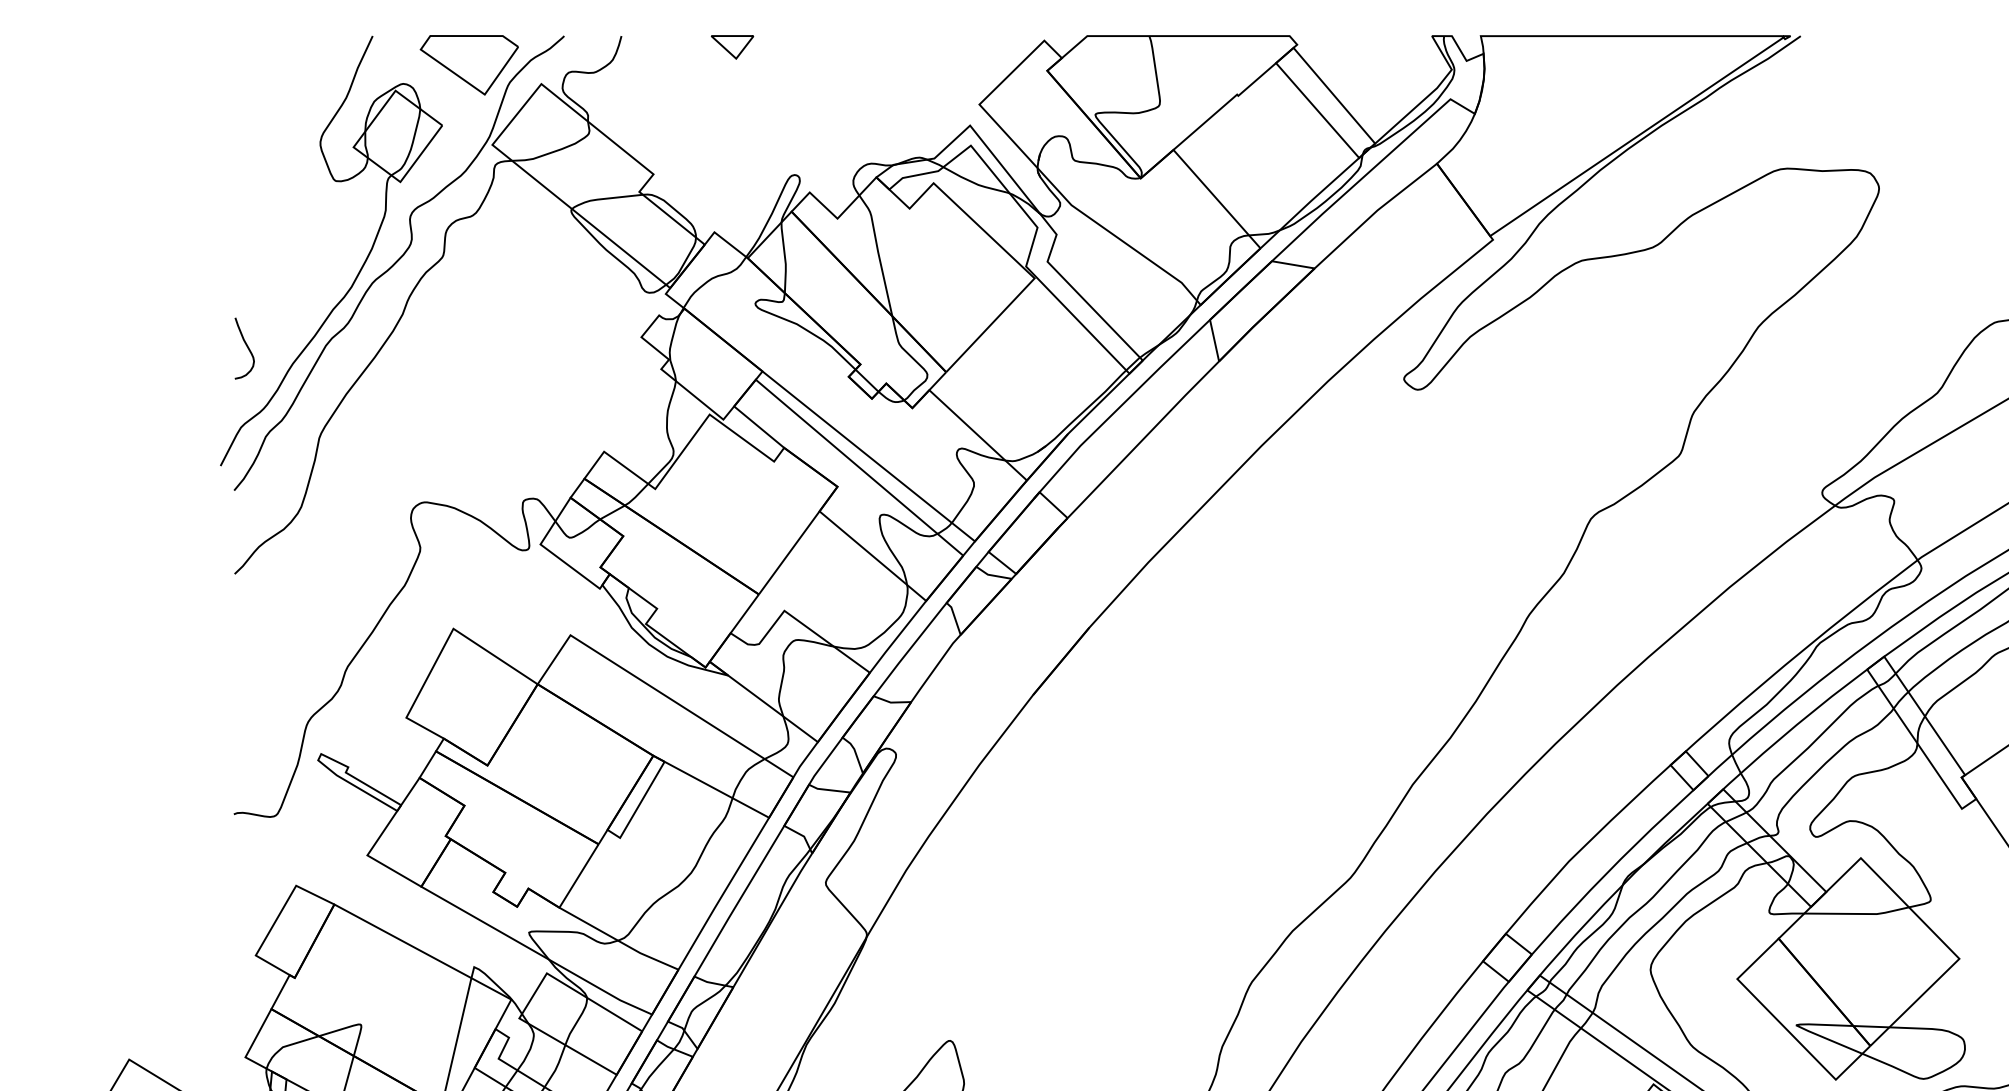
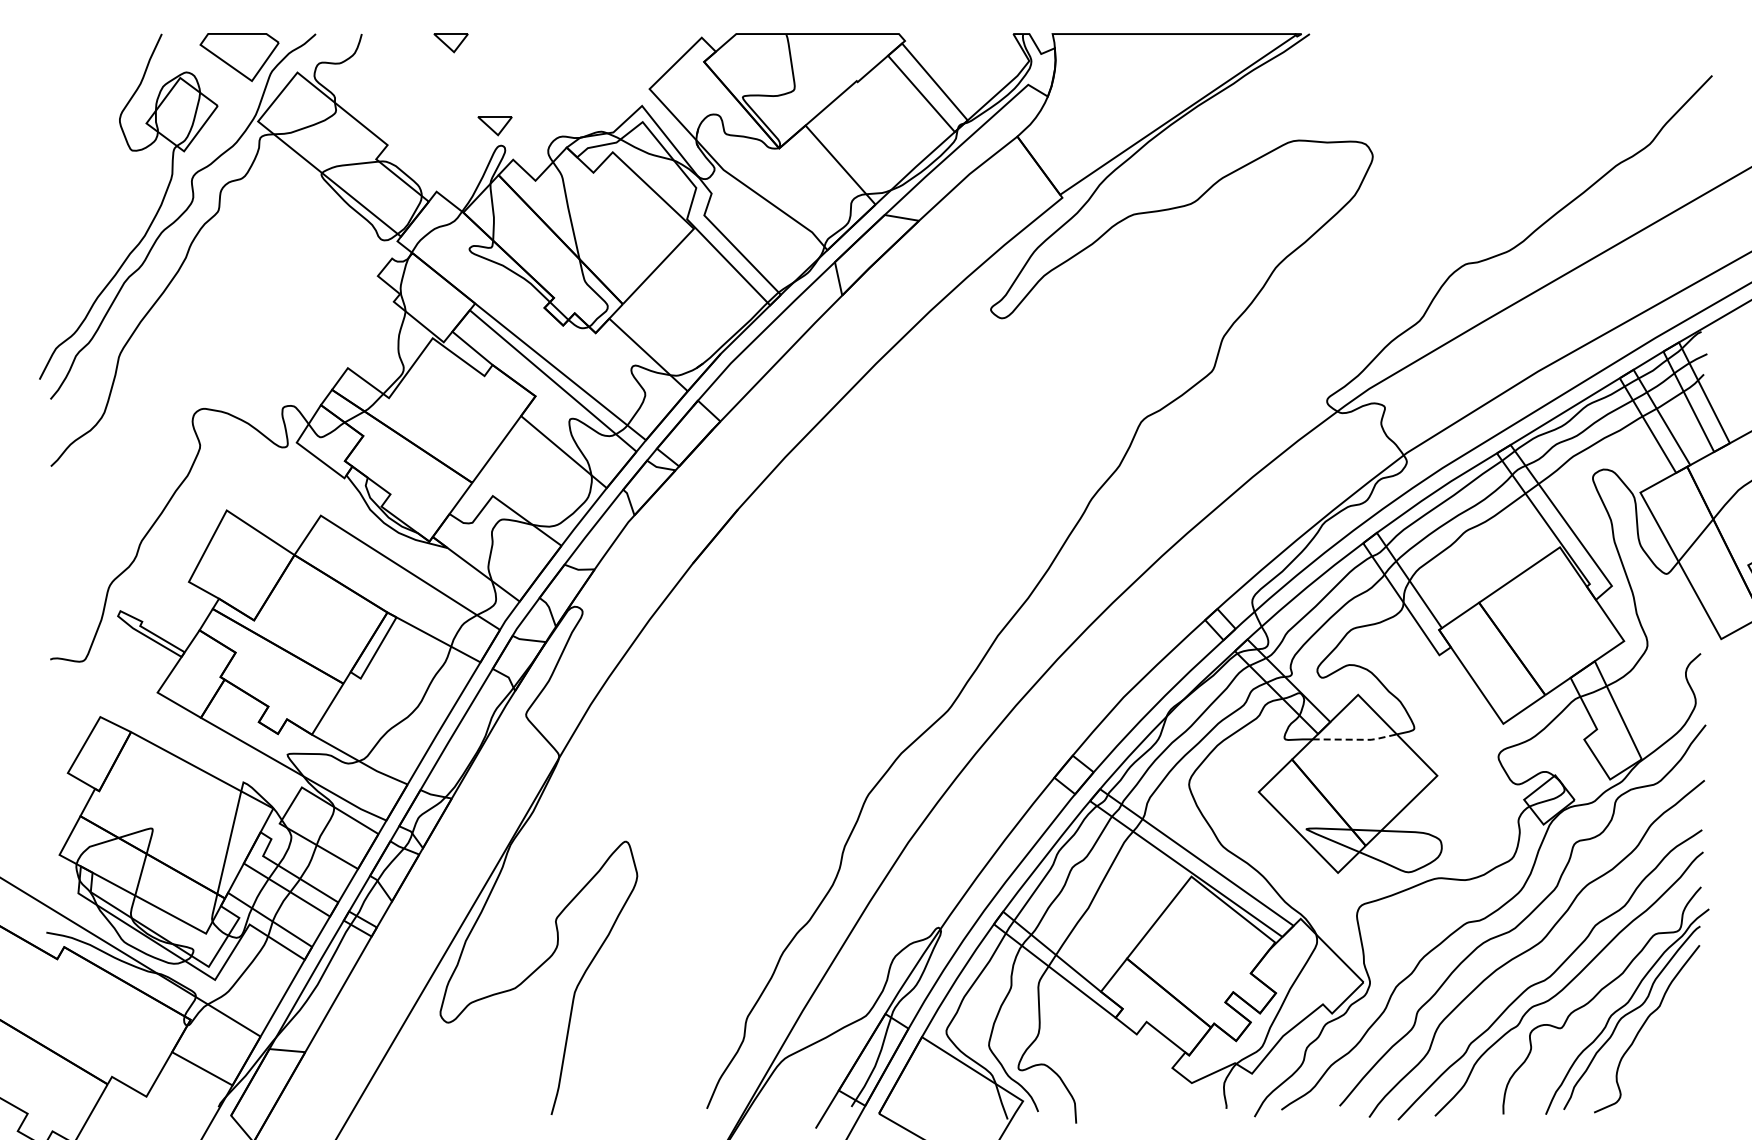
part: (786, 151) -> (494, 126), added
curve: (246, 347) -> (60, 284), removed
line: (1858, 913) -> (1356, 739), solid -> dashed

